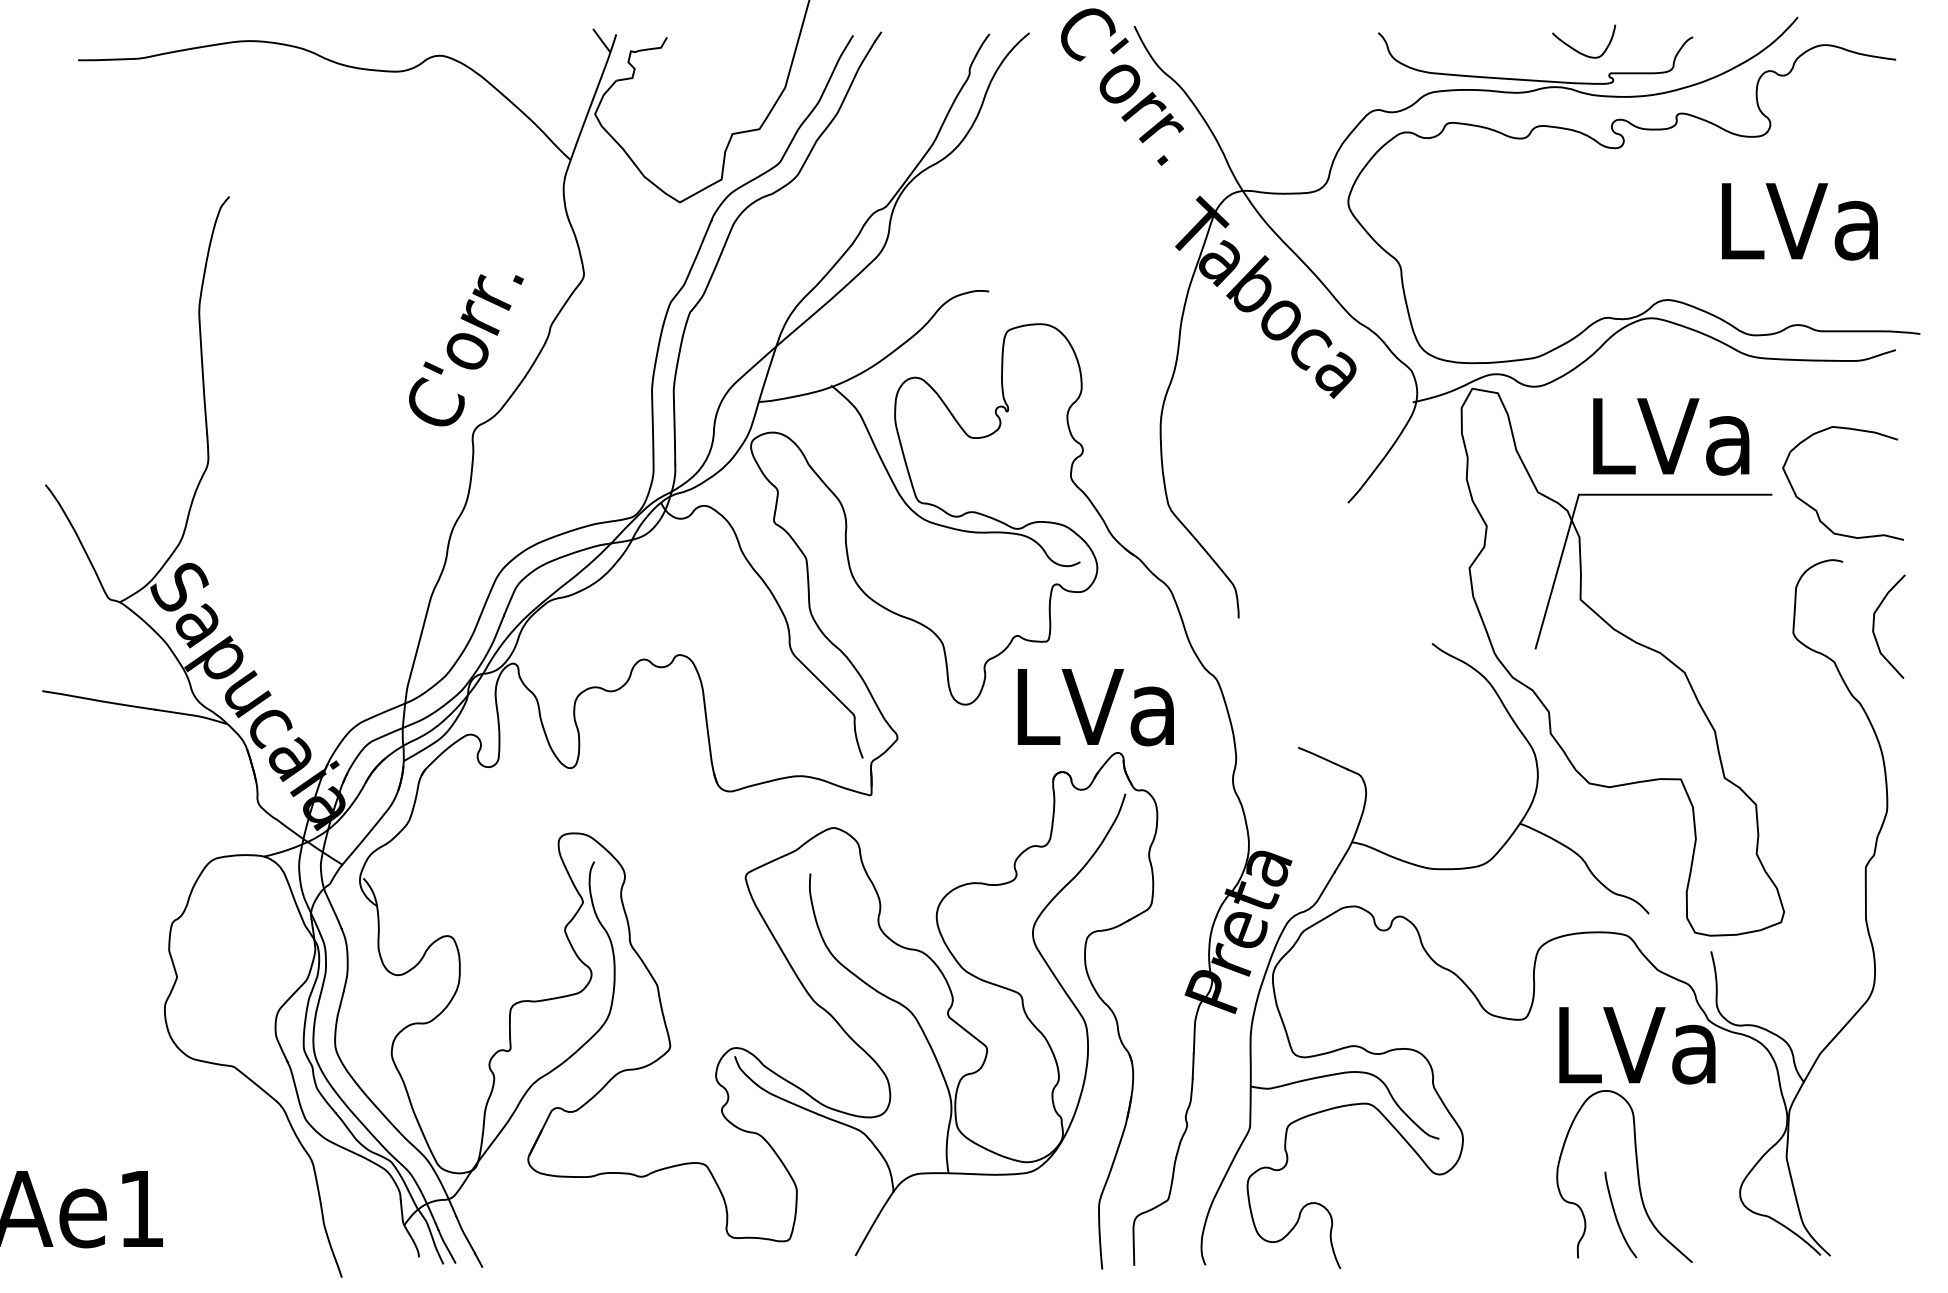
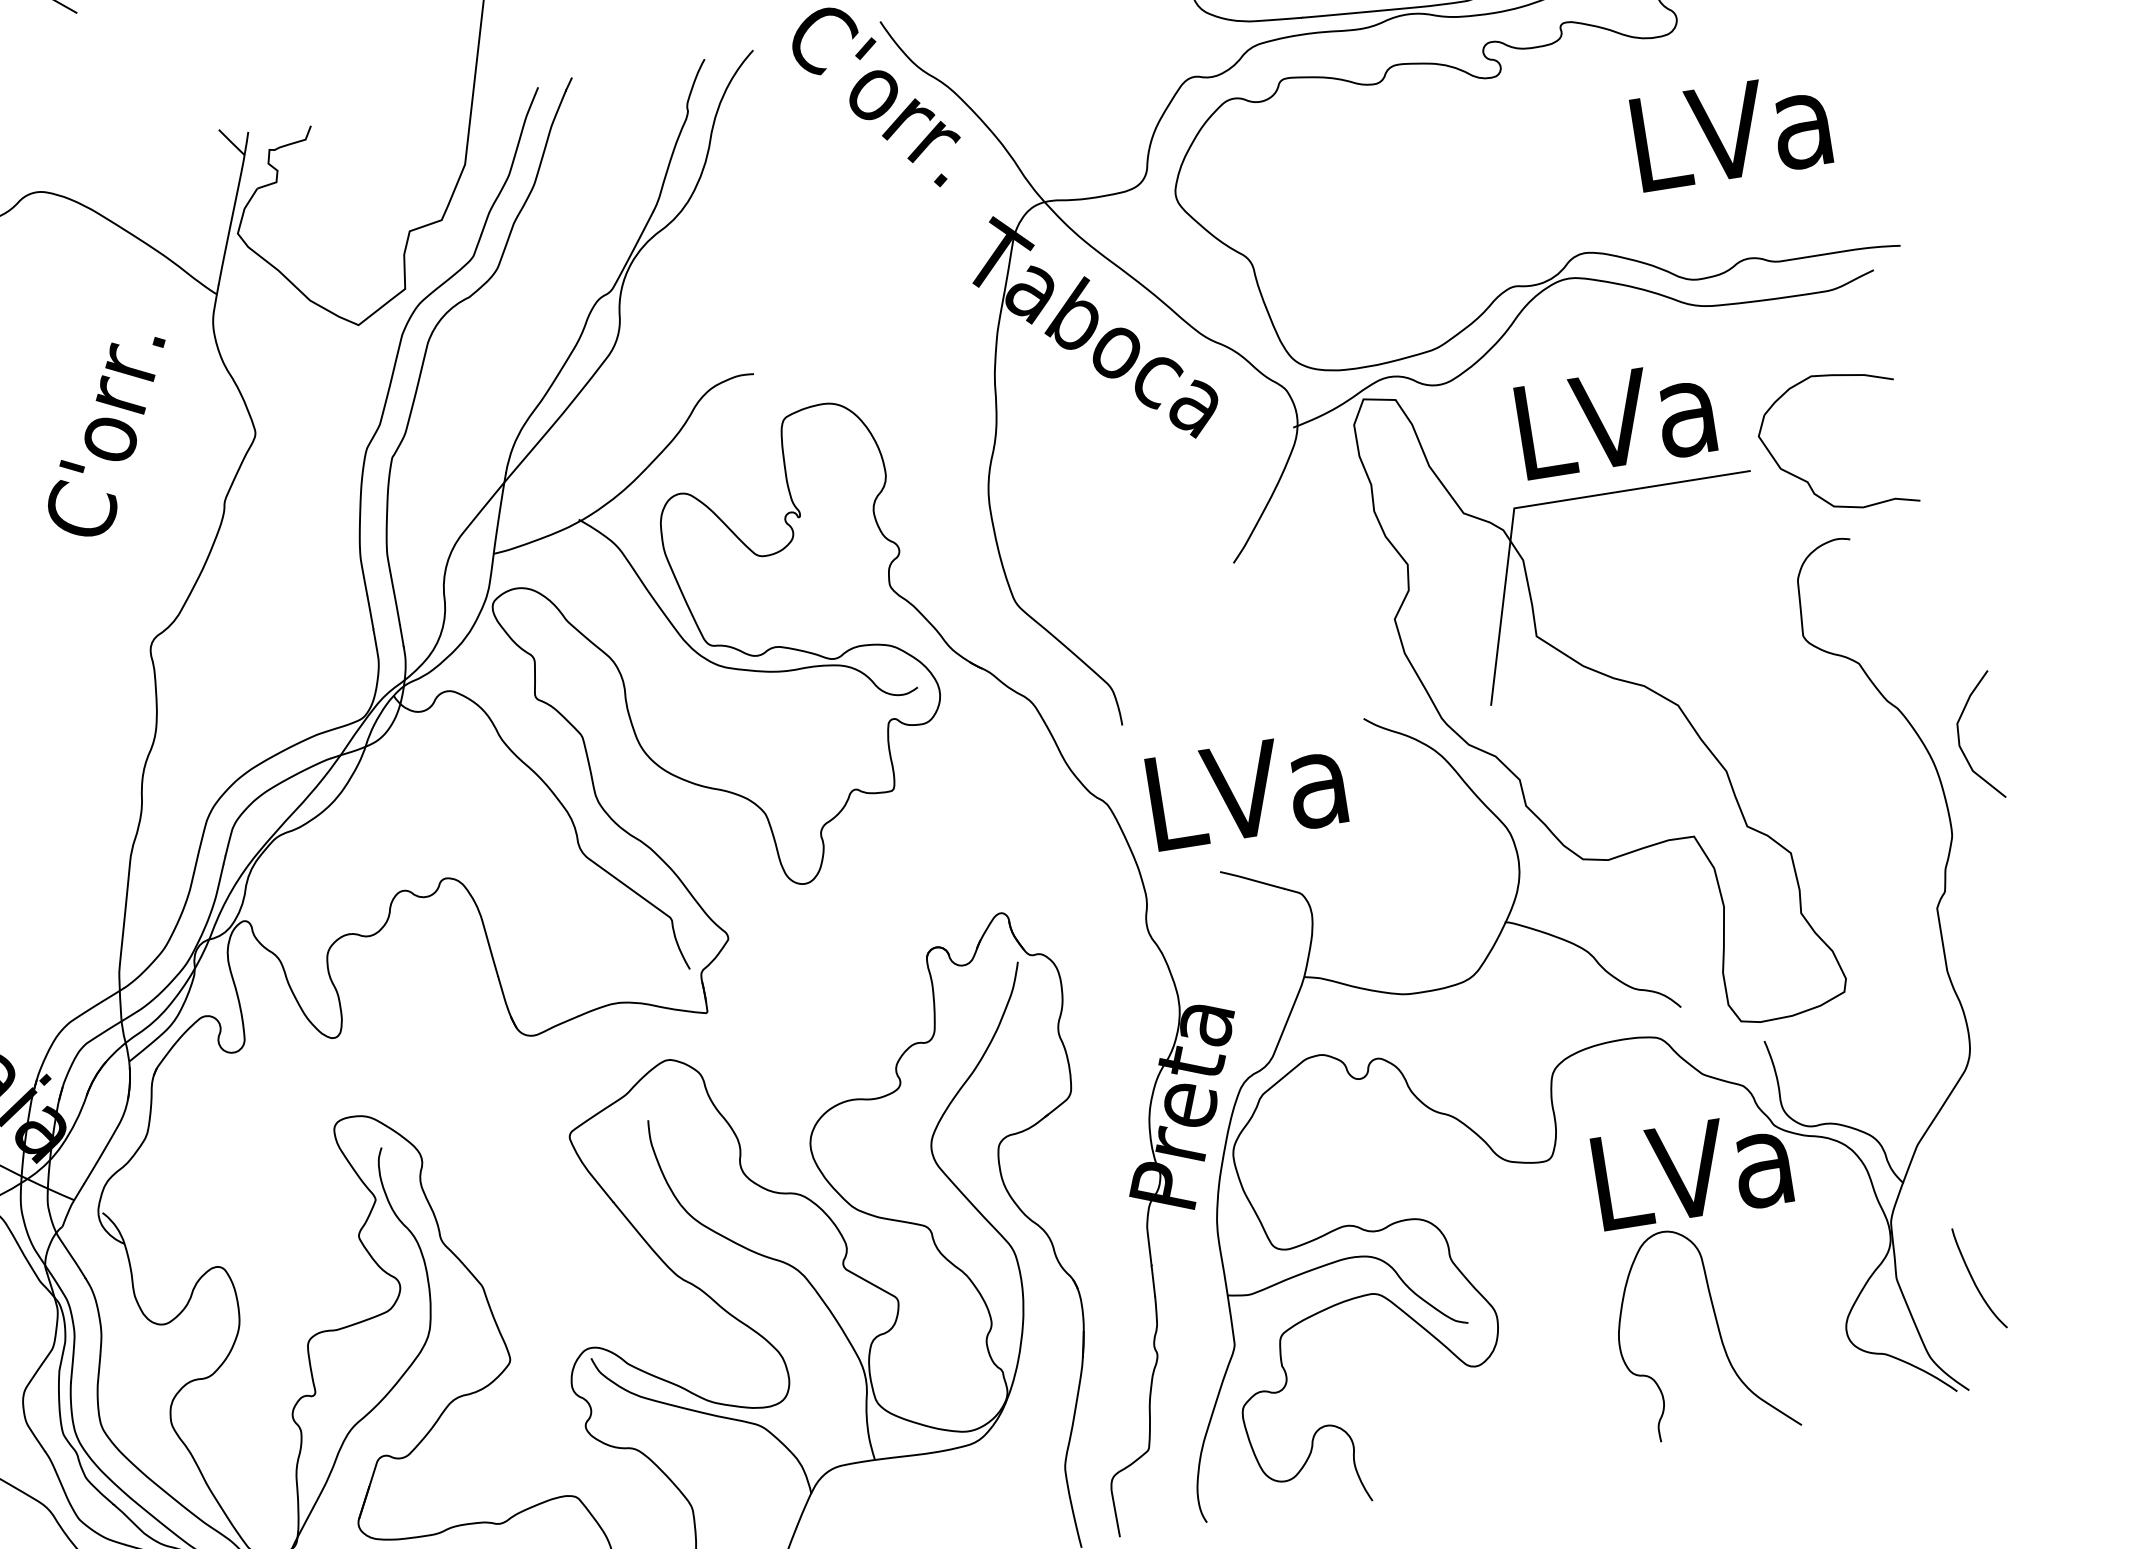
text: (466, 350) -> (109, 438), moved
curve: (1874, 626) -> (1960, 739), moved
text: (1095, 707) -> (1246, 791), moved
curve: (1616, 1214) -> (1974, 1278), moved

